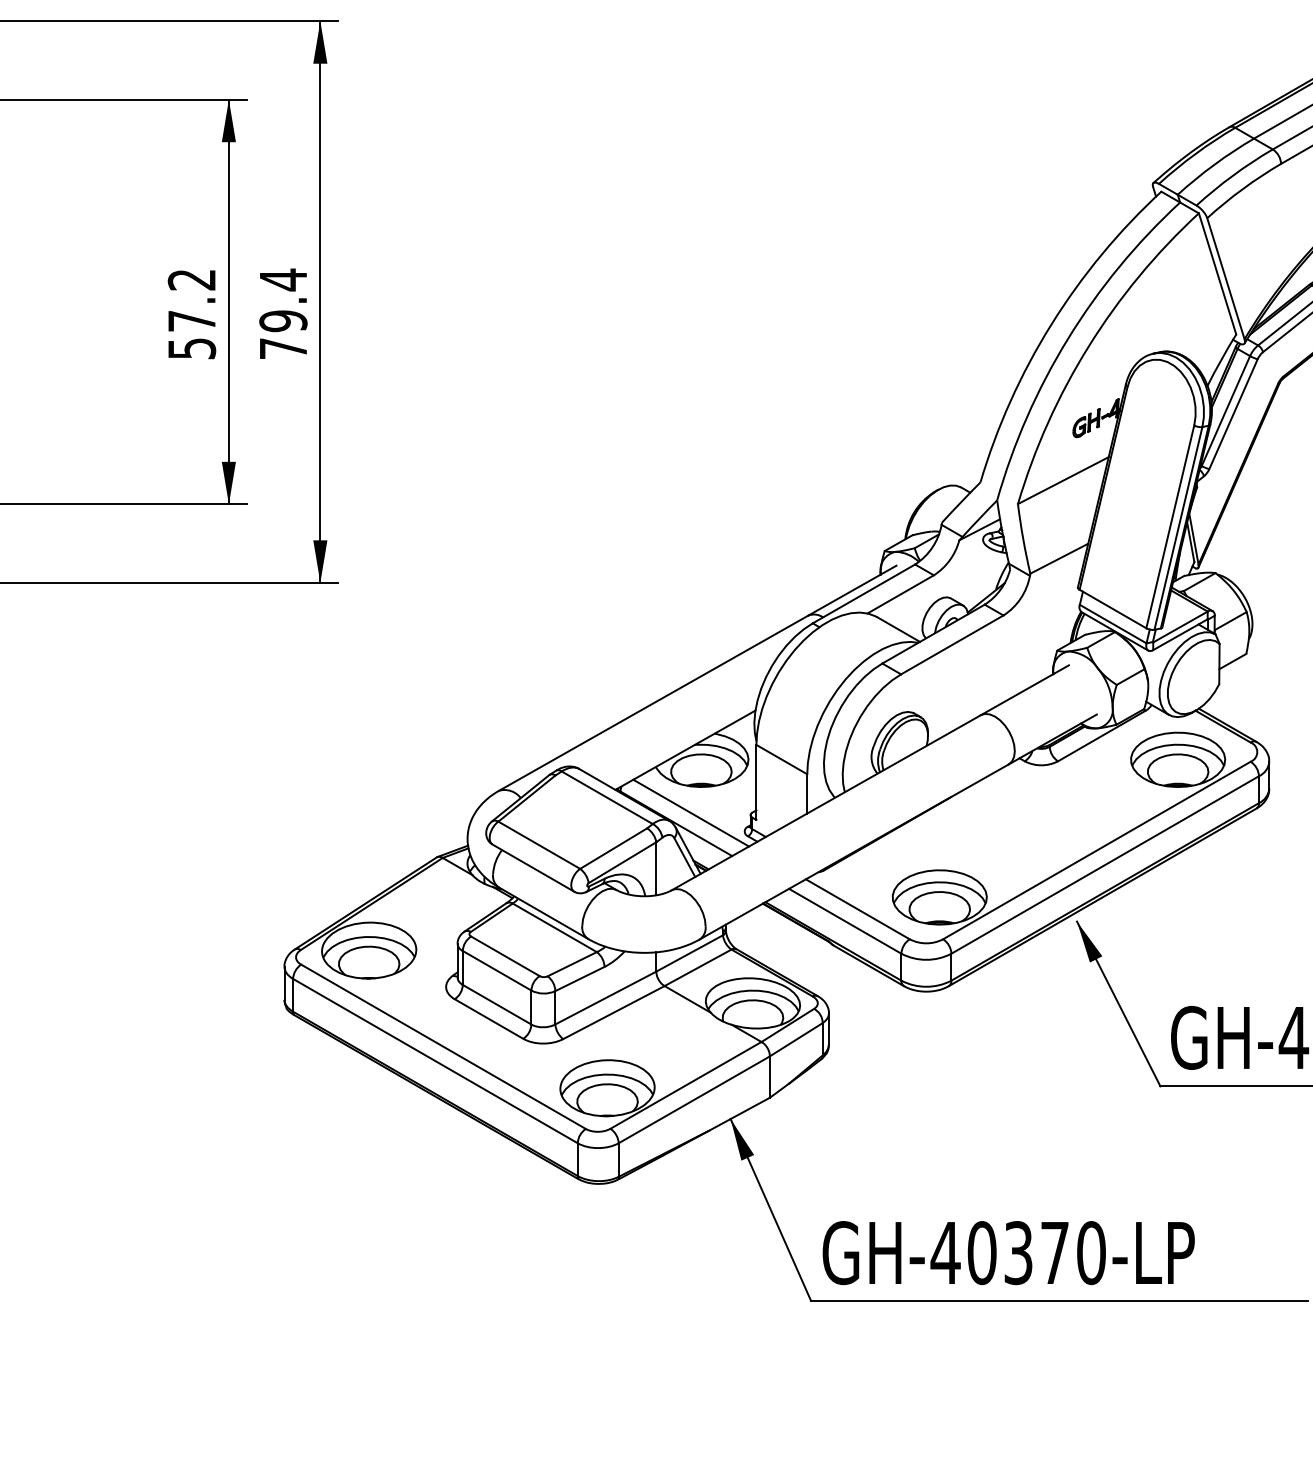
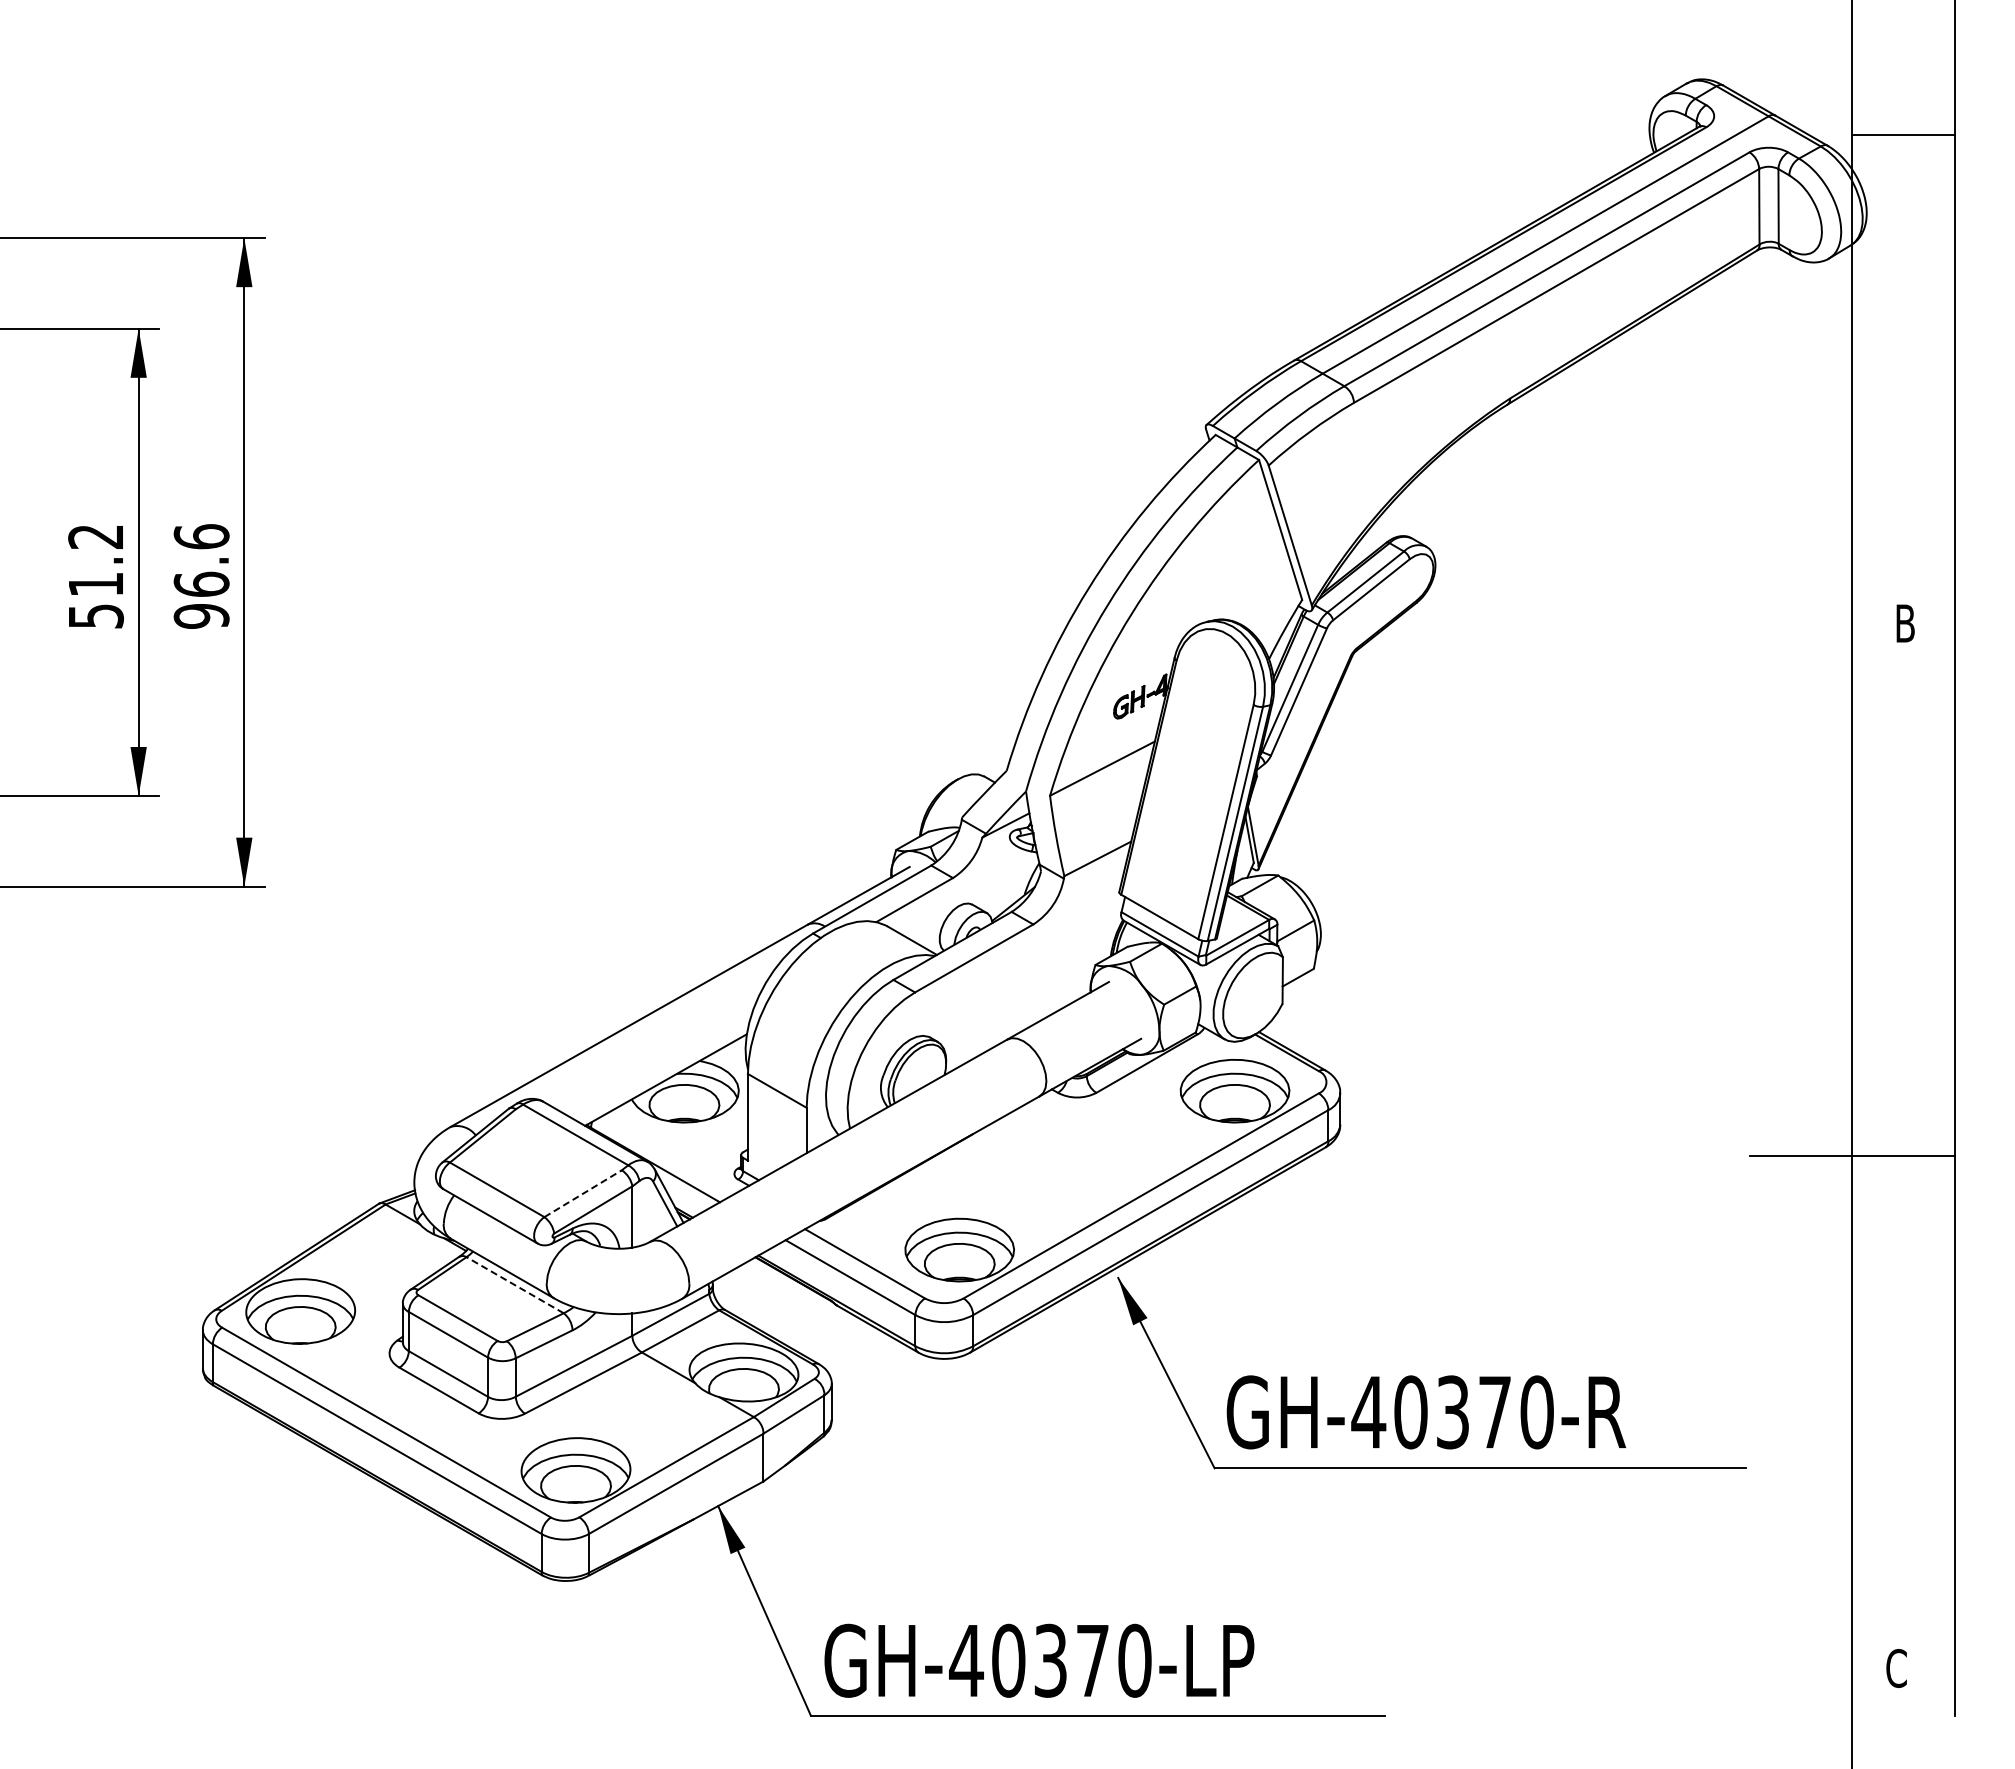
text: (283, 313) -> (201, 575), 79.4 -> 96.6
text: (191, 321) -> (95, 584), 57.2 -> 51.2
line: (691, 812) -> (672, 1152), removed
line: (614, 848) -> (583, 1193), solid -> dashed
line: (554, 927) -> (514, 1284), solid -> dashed

